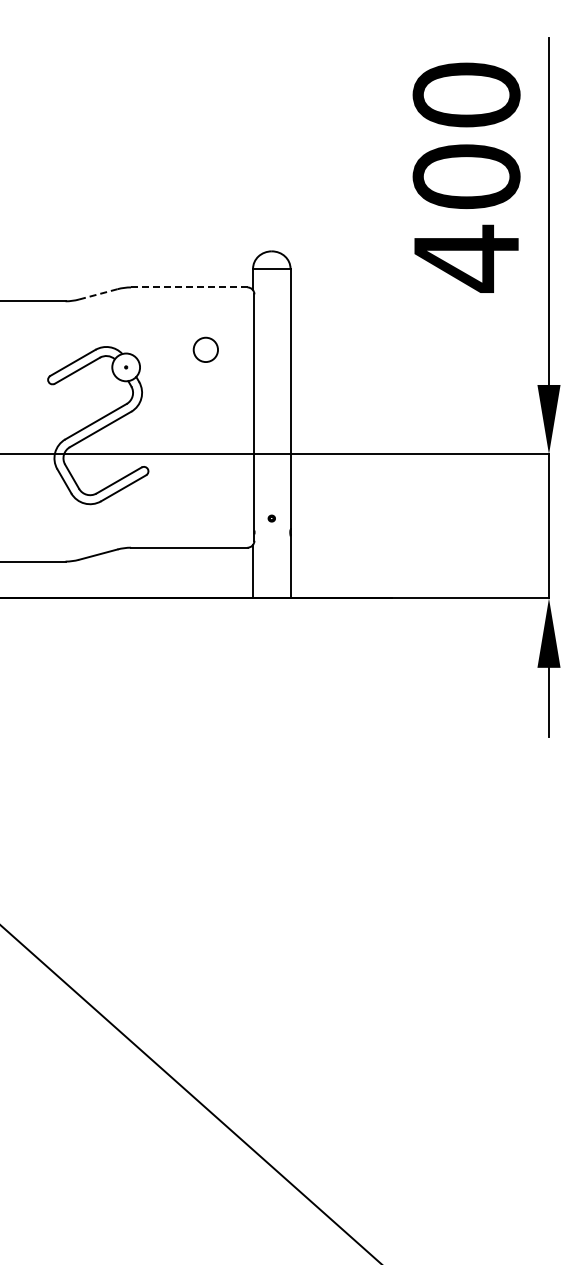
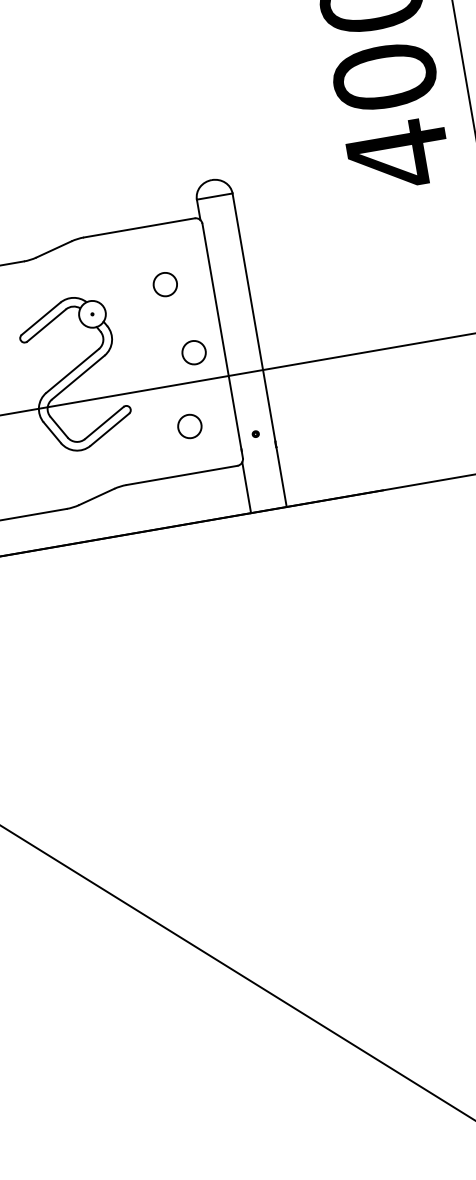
line: (189, 287) -> (139, 227), dashed -> solid
line: (98, 294) -> (54, 249), dashed -> solid
circle: (223, 424) -> (194, 352), added
circle: (205, 499) -> (189, 426), added

